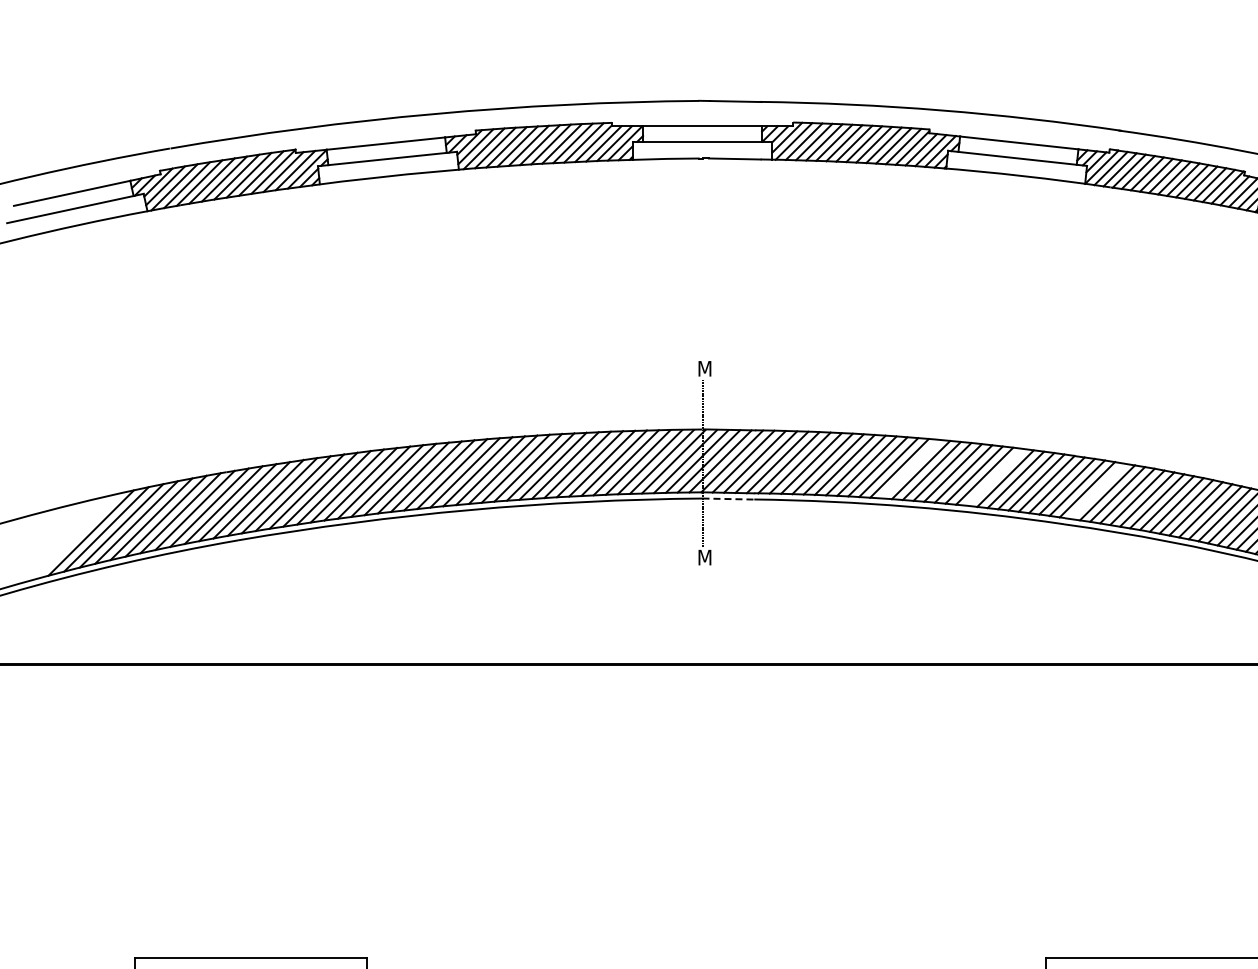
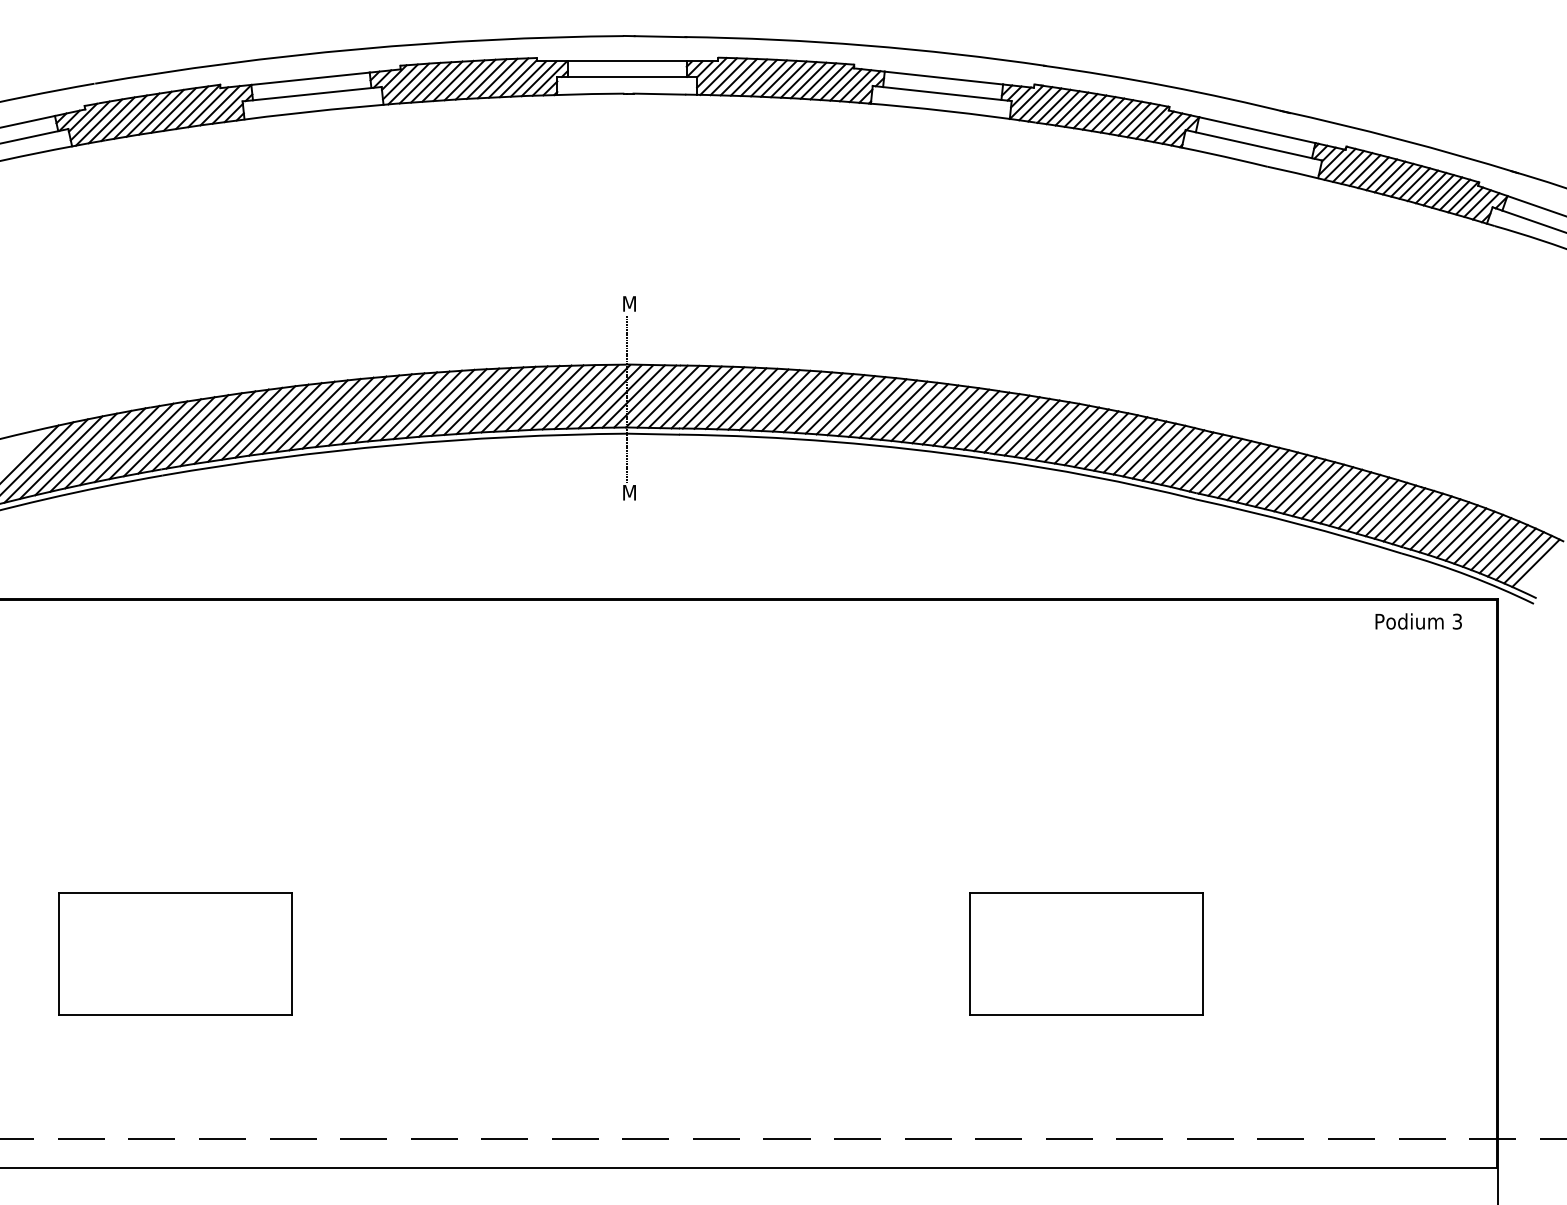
line: (909, 469) -> (834, 404), added
line: (994, 477) -> (919, 412), added
line: (1096, 491) -> (1021, 426), added
line: (727, 499) -> (652, 434), dashed -> solid

